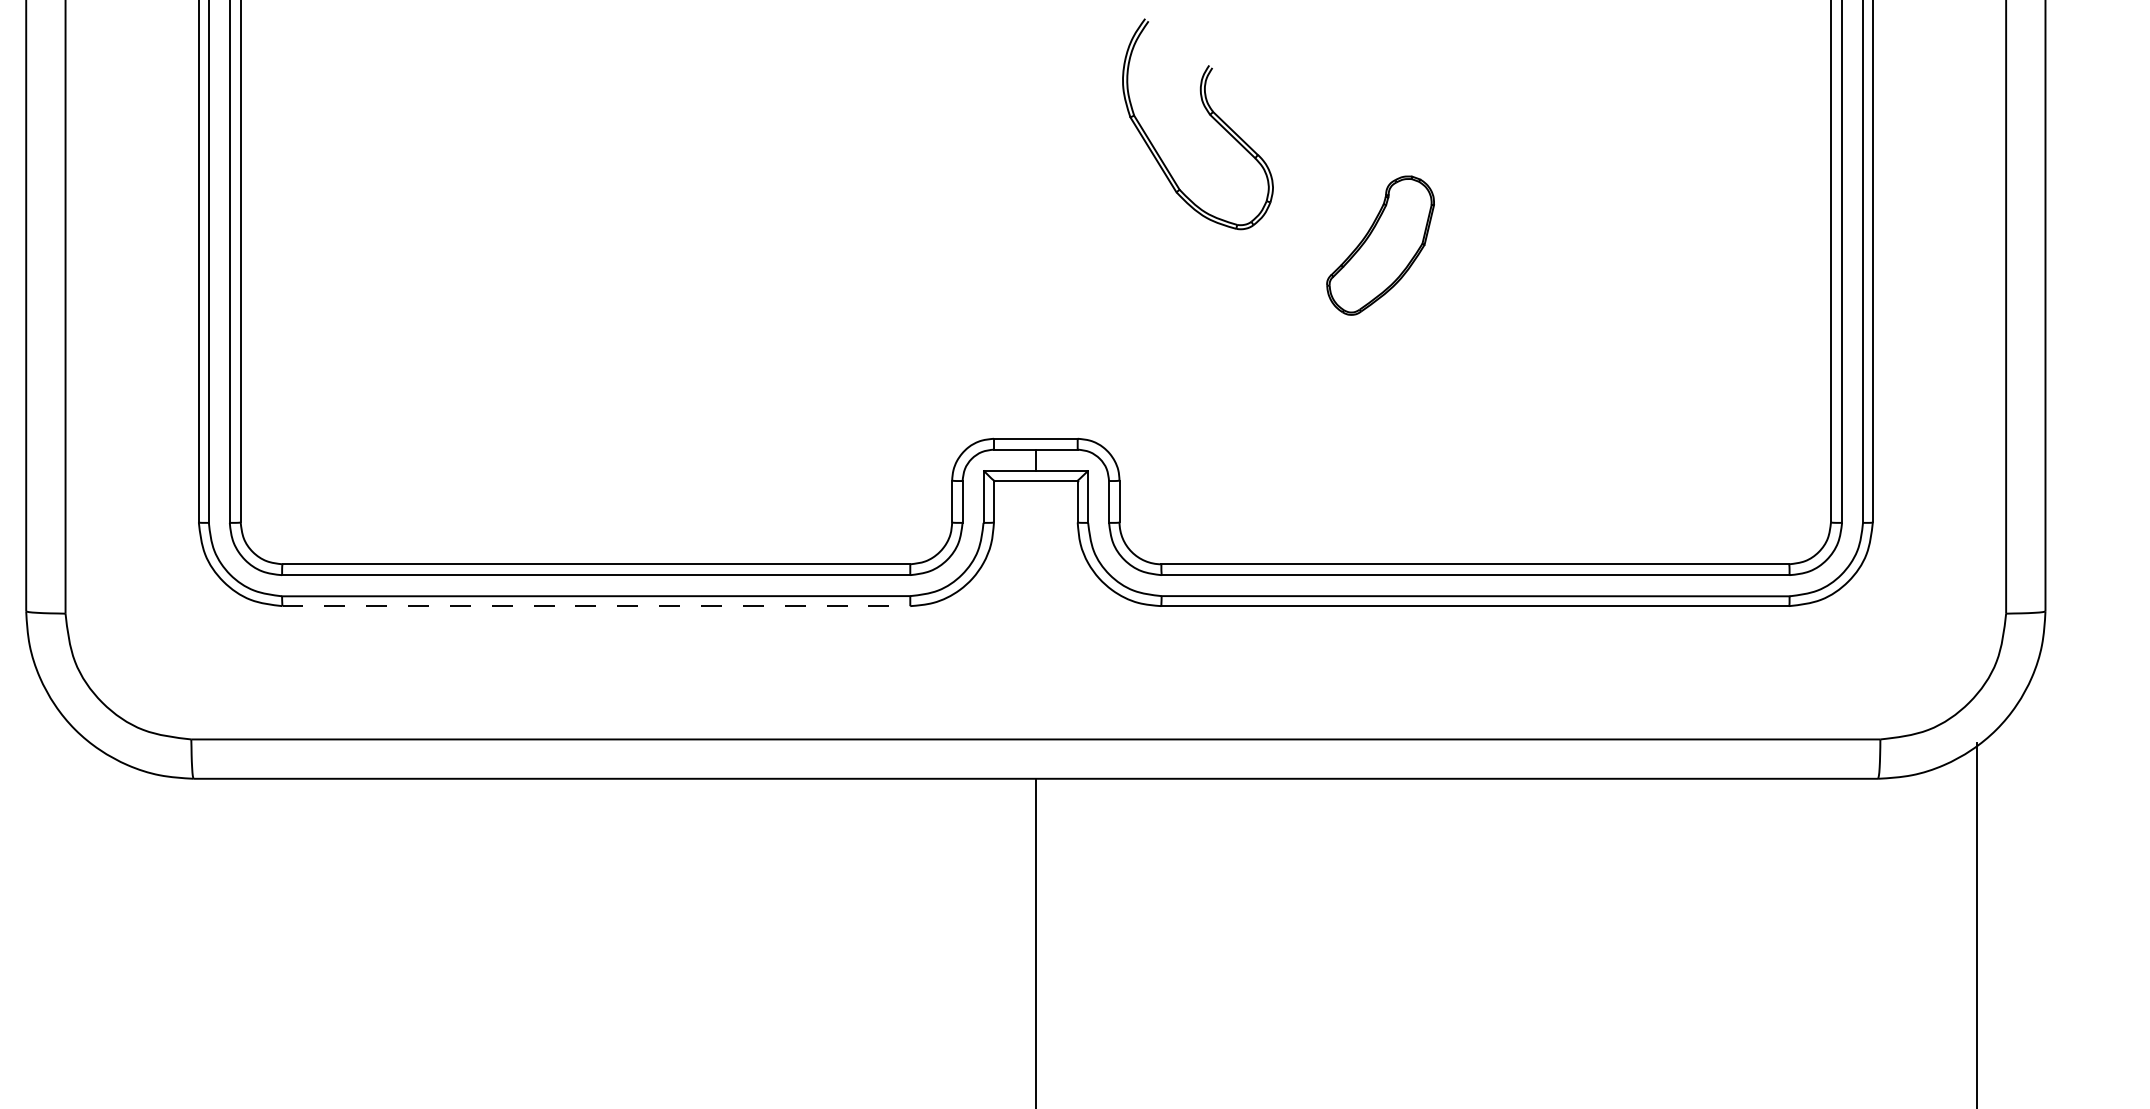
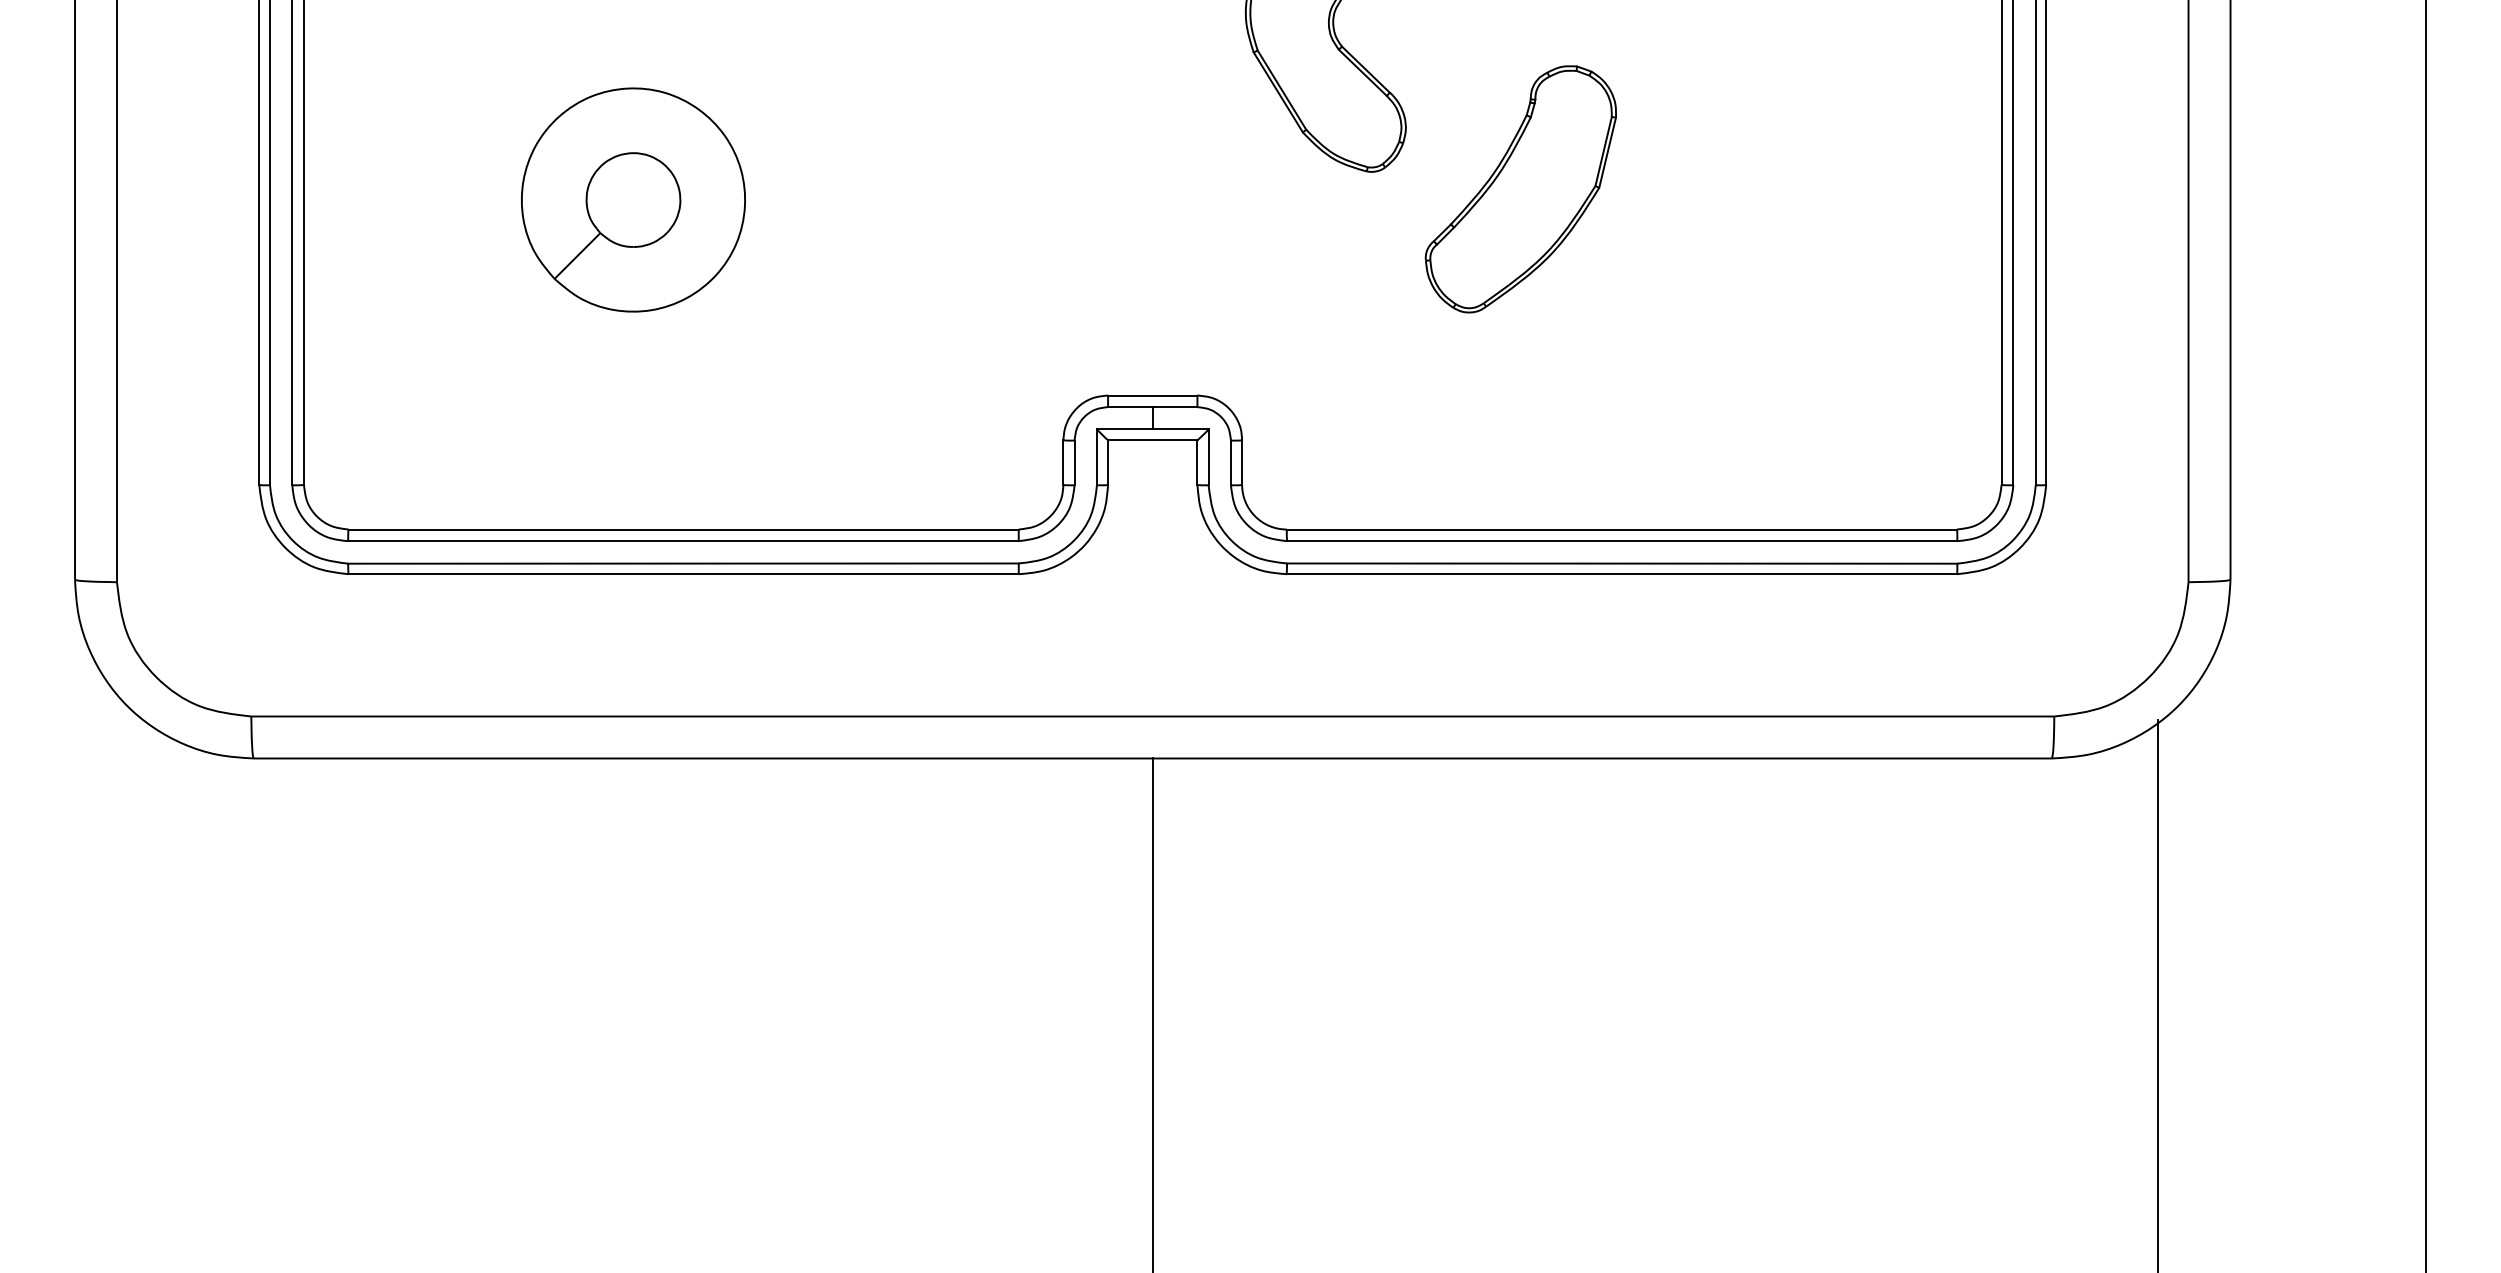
part: (1380, 245) -> (1520, 189), size x1.67
part: (549, 255) -> (633, 199), added
line: (597, 606) -> (684, 574), dashed -> solid

